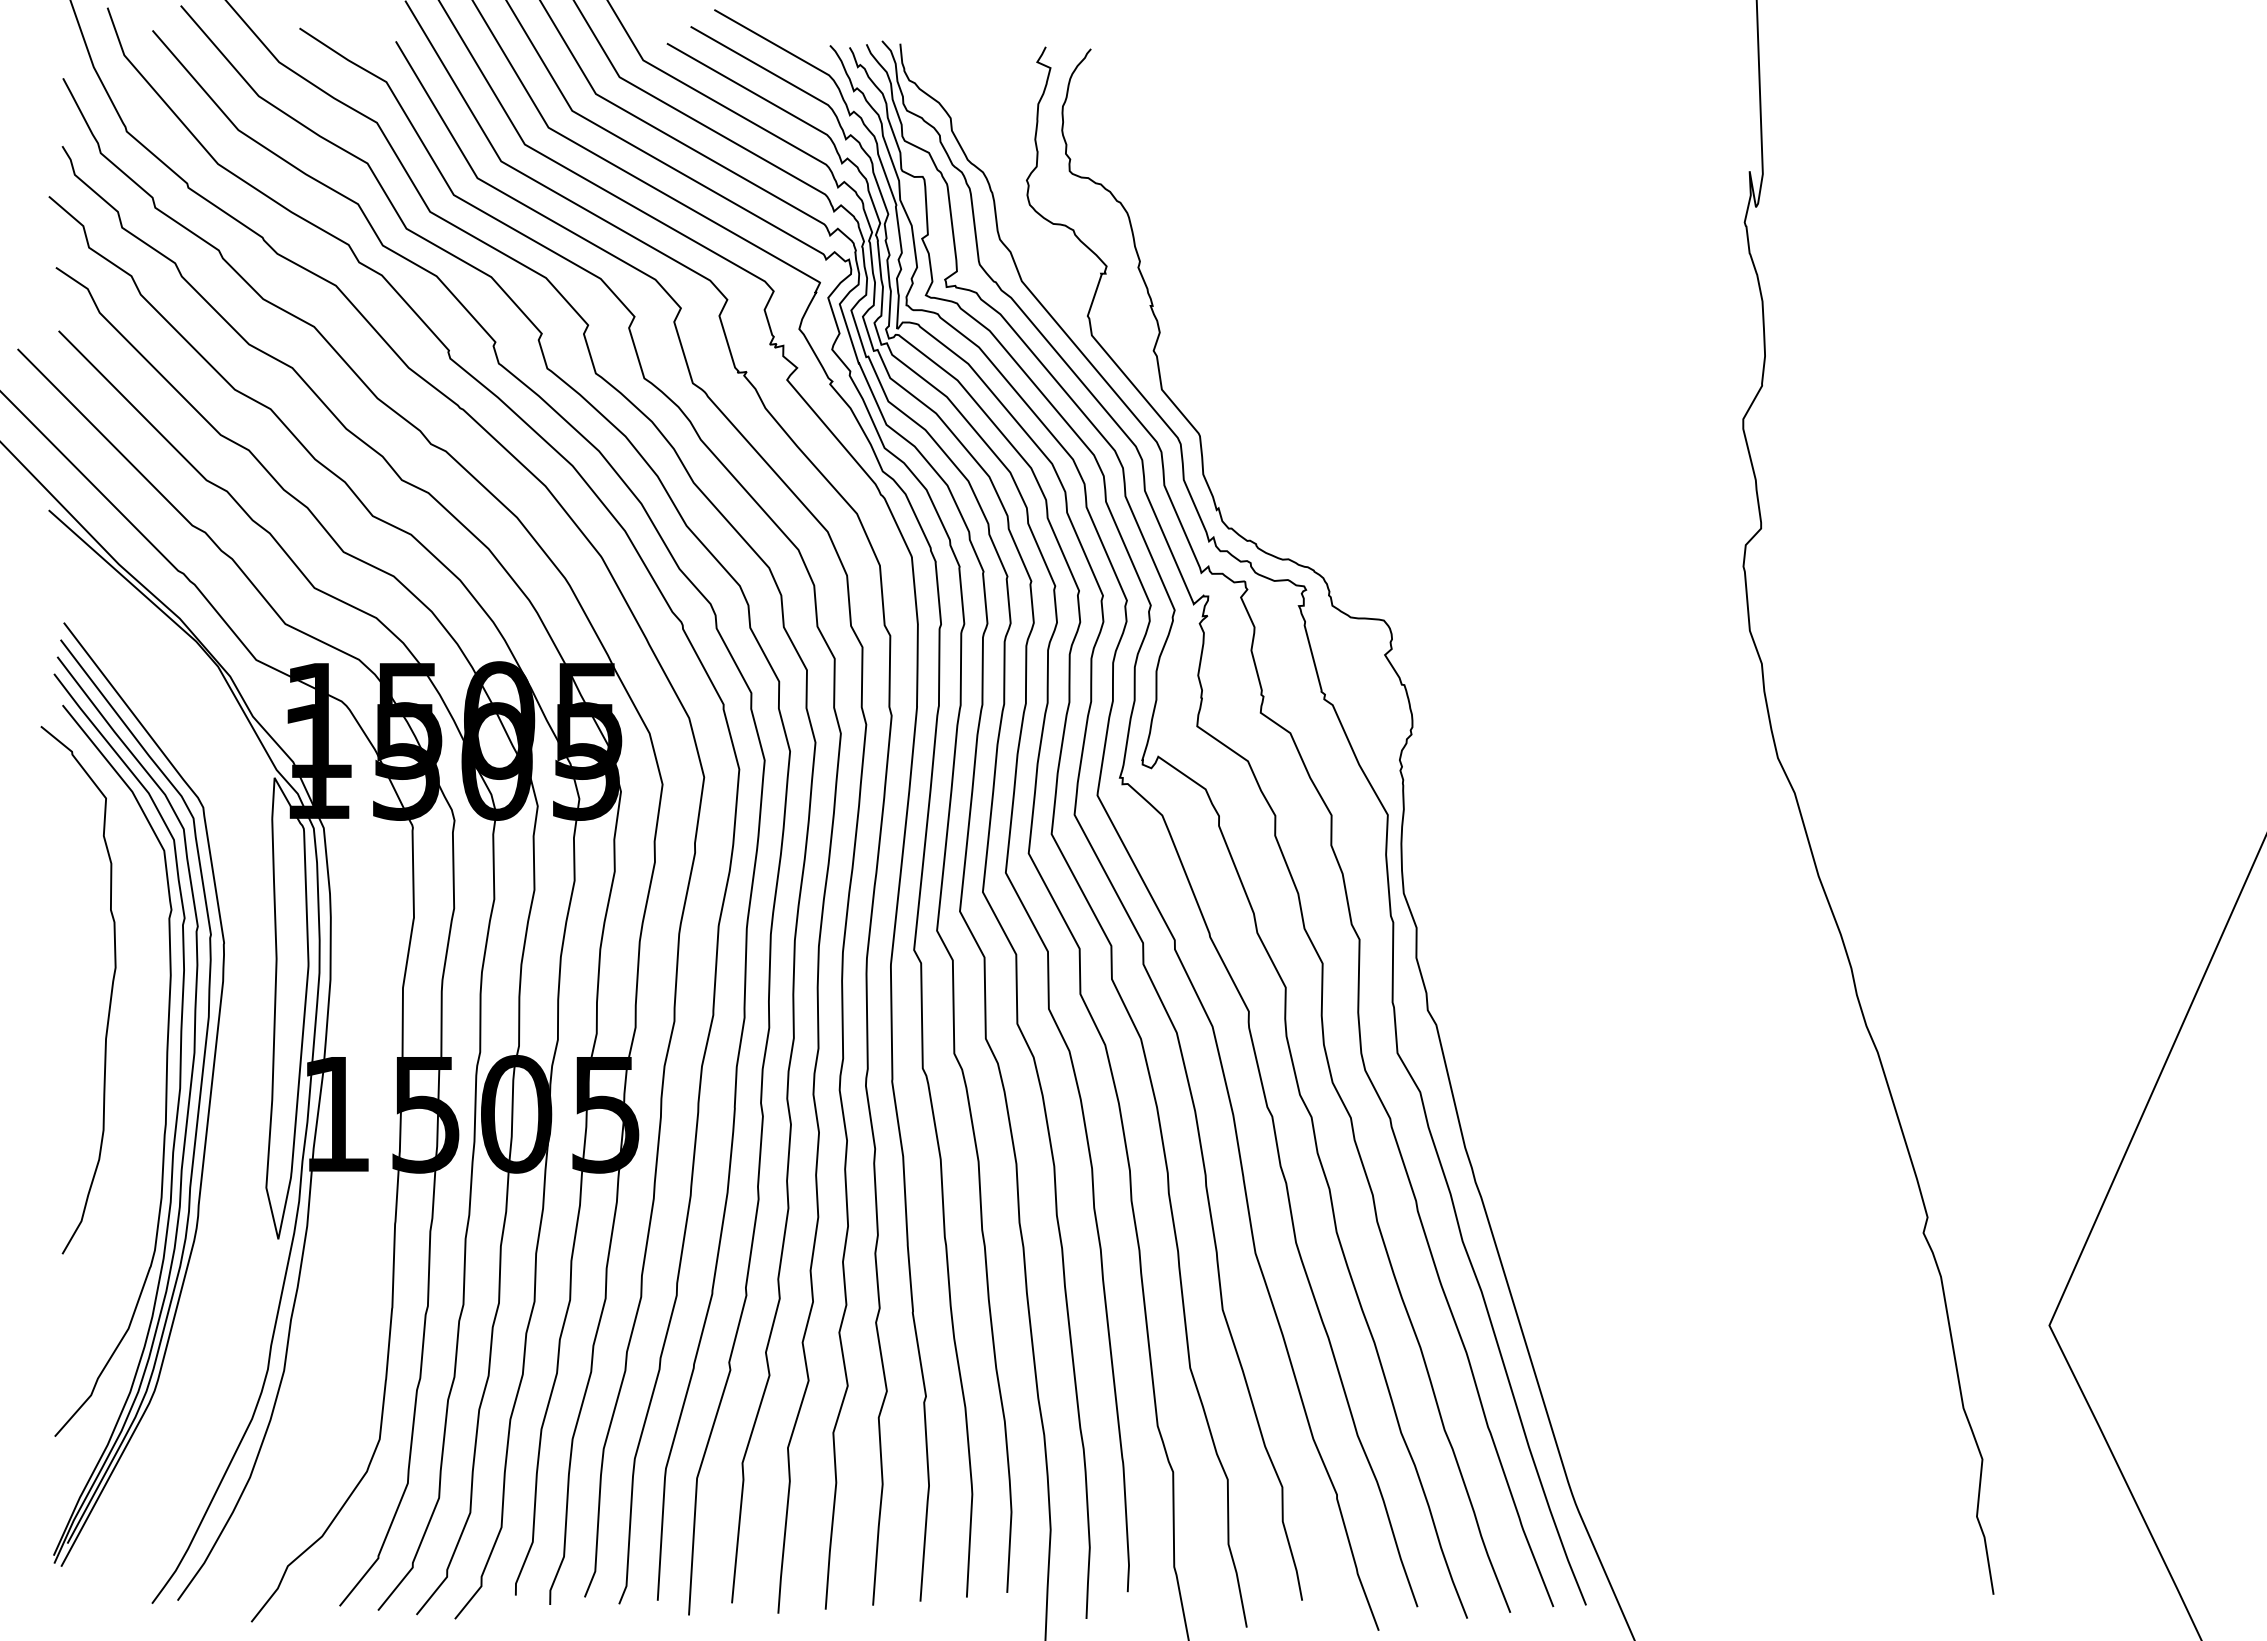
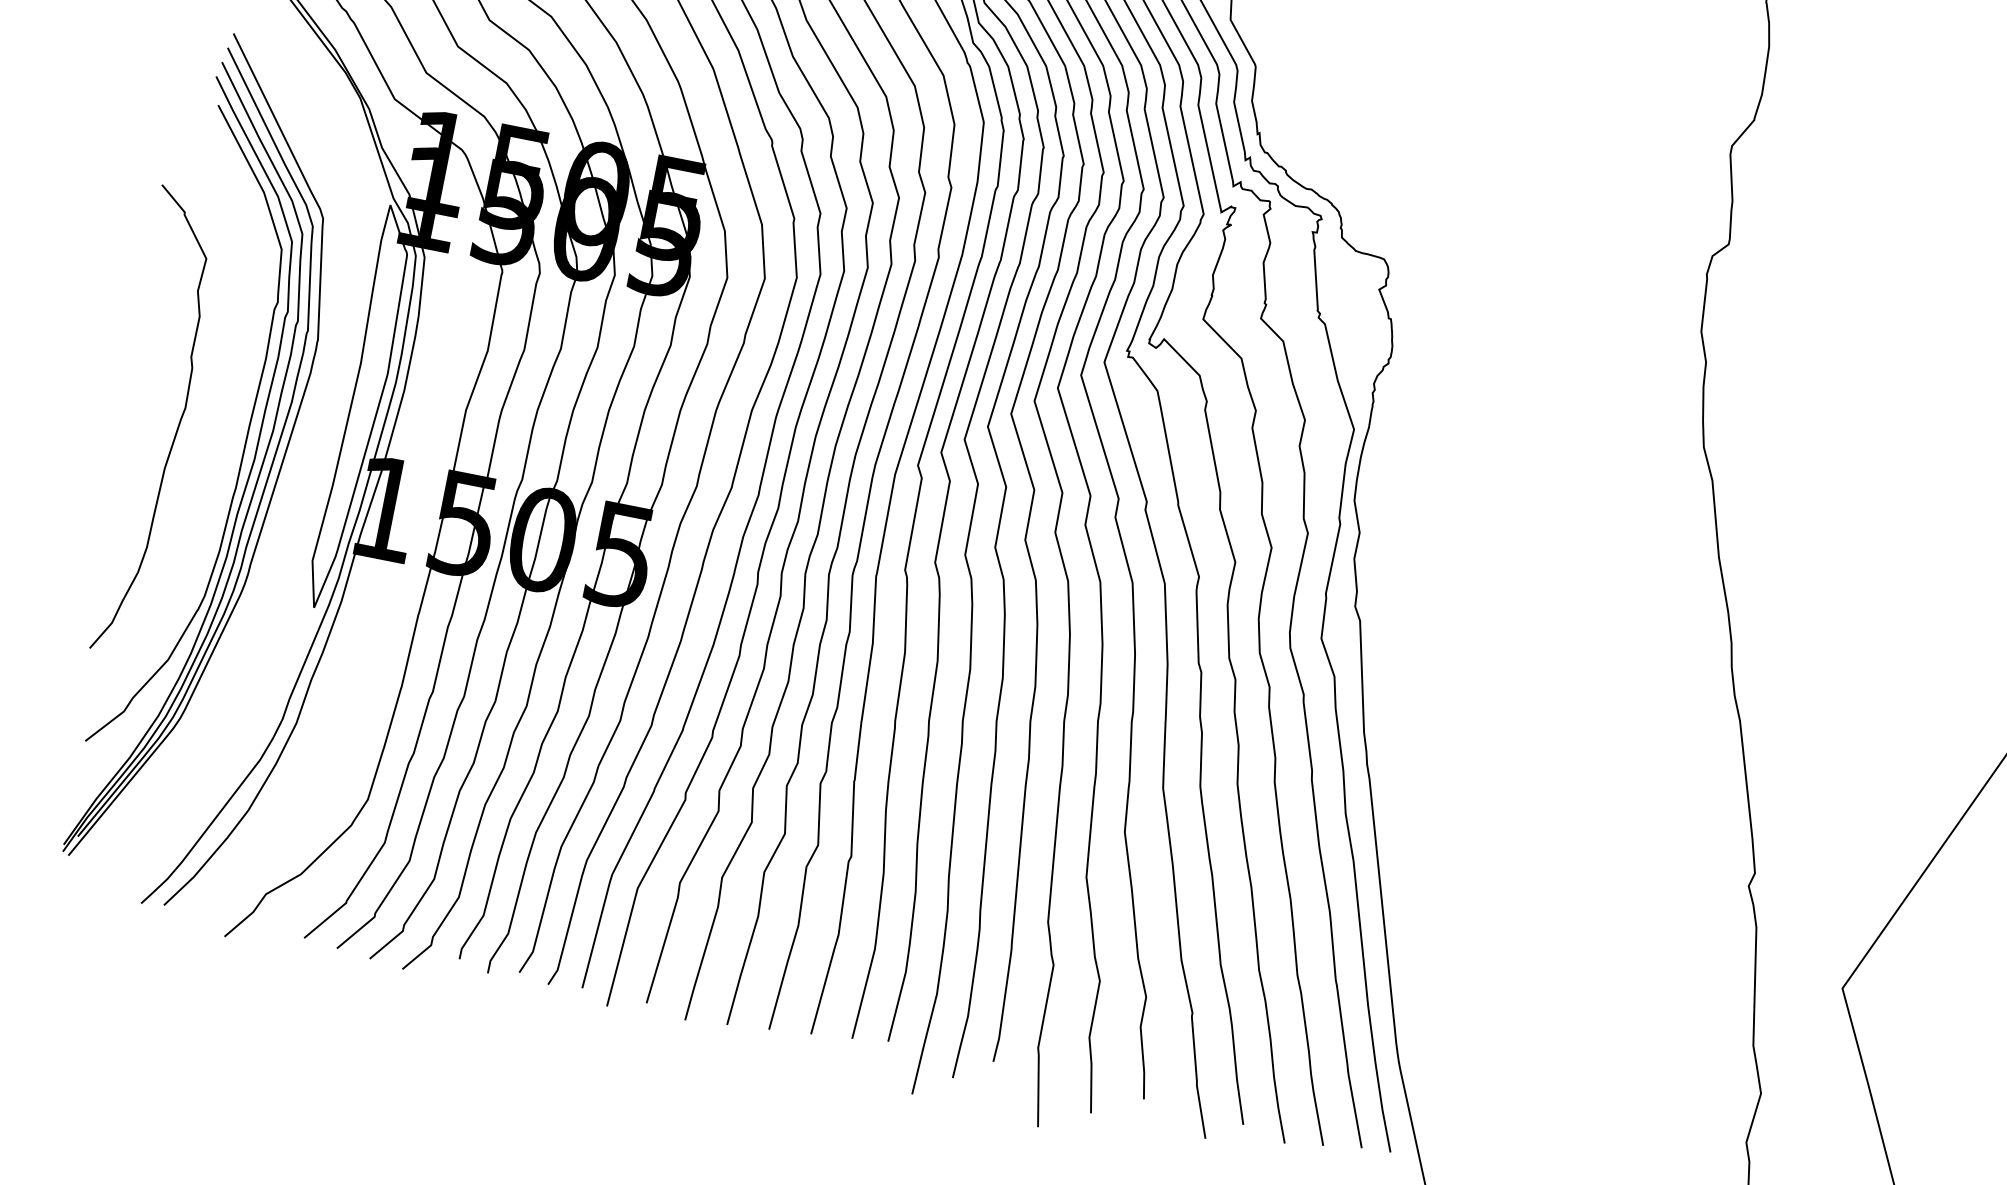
curve: (110, 992) -> (176, 428), moved

